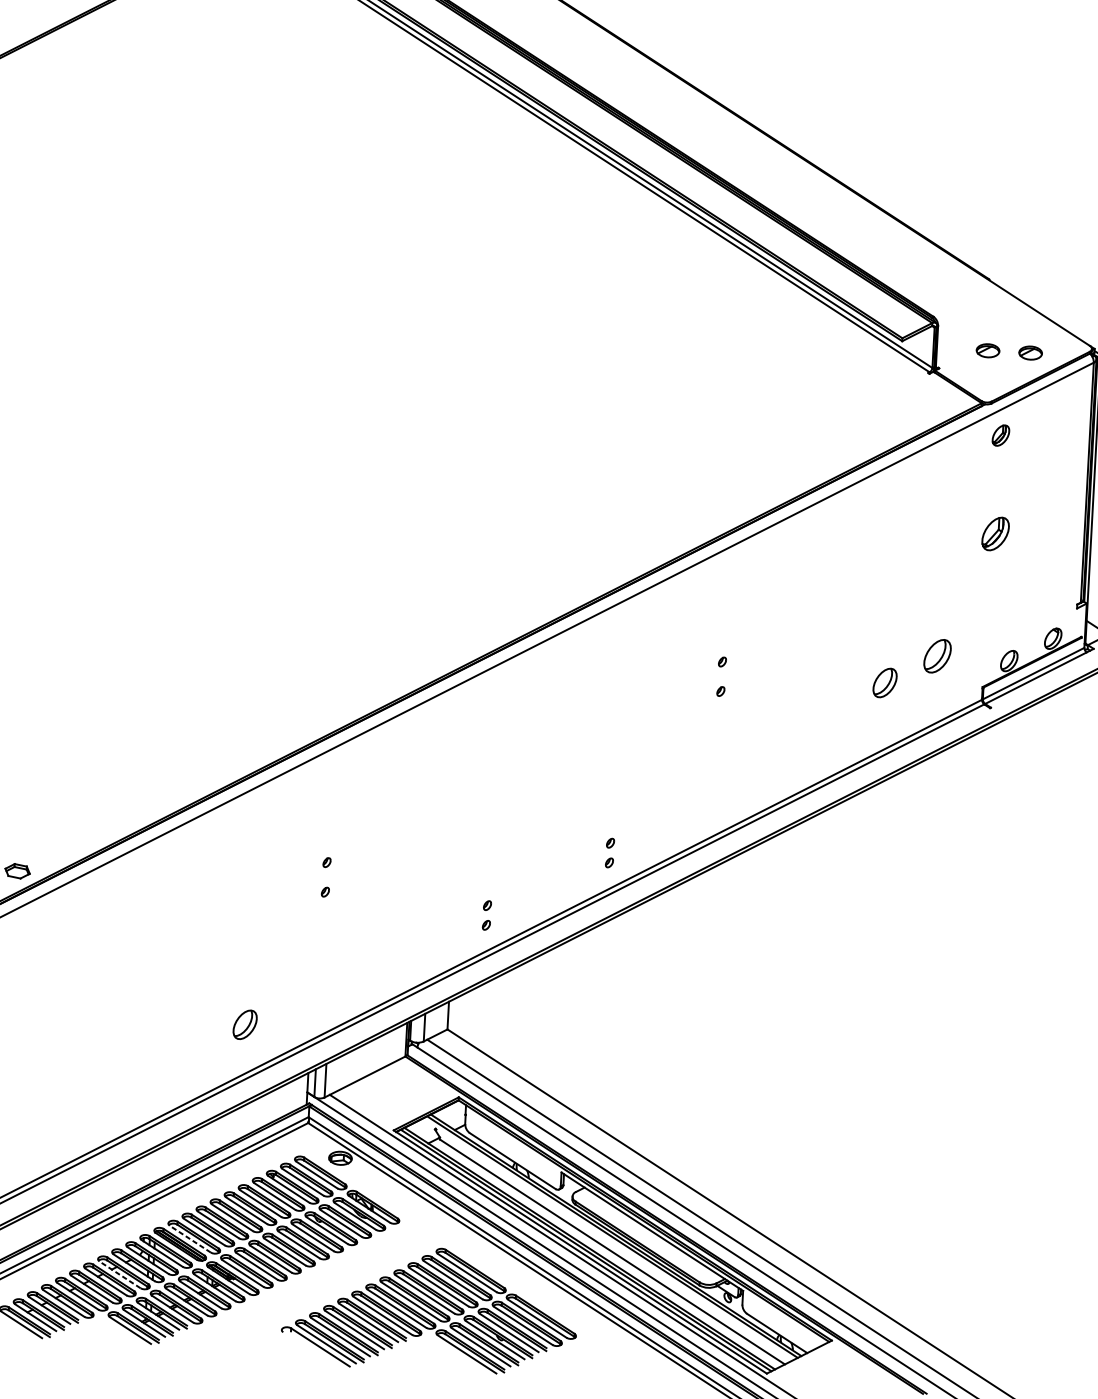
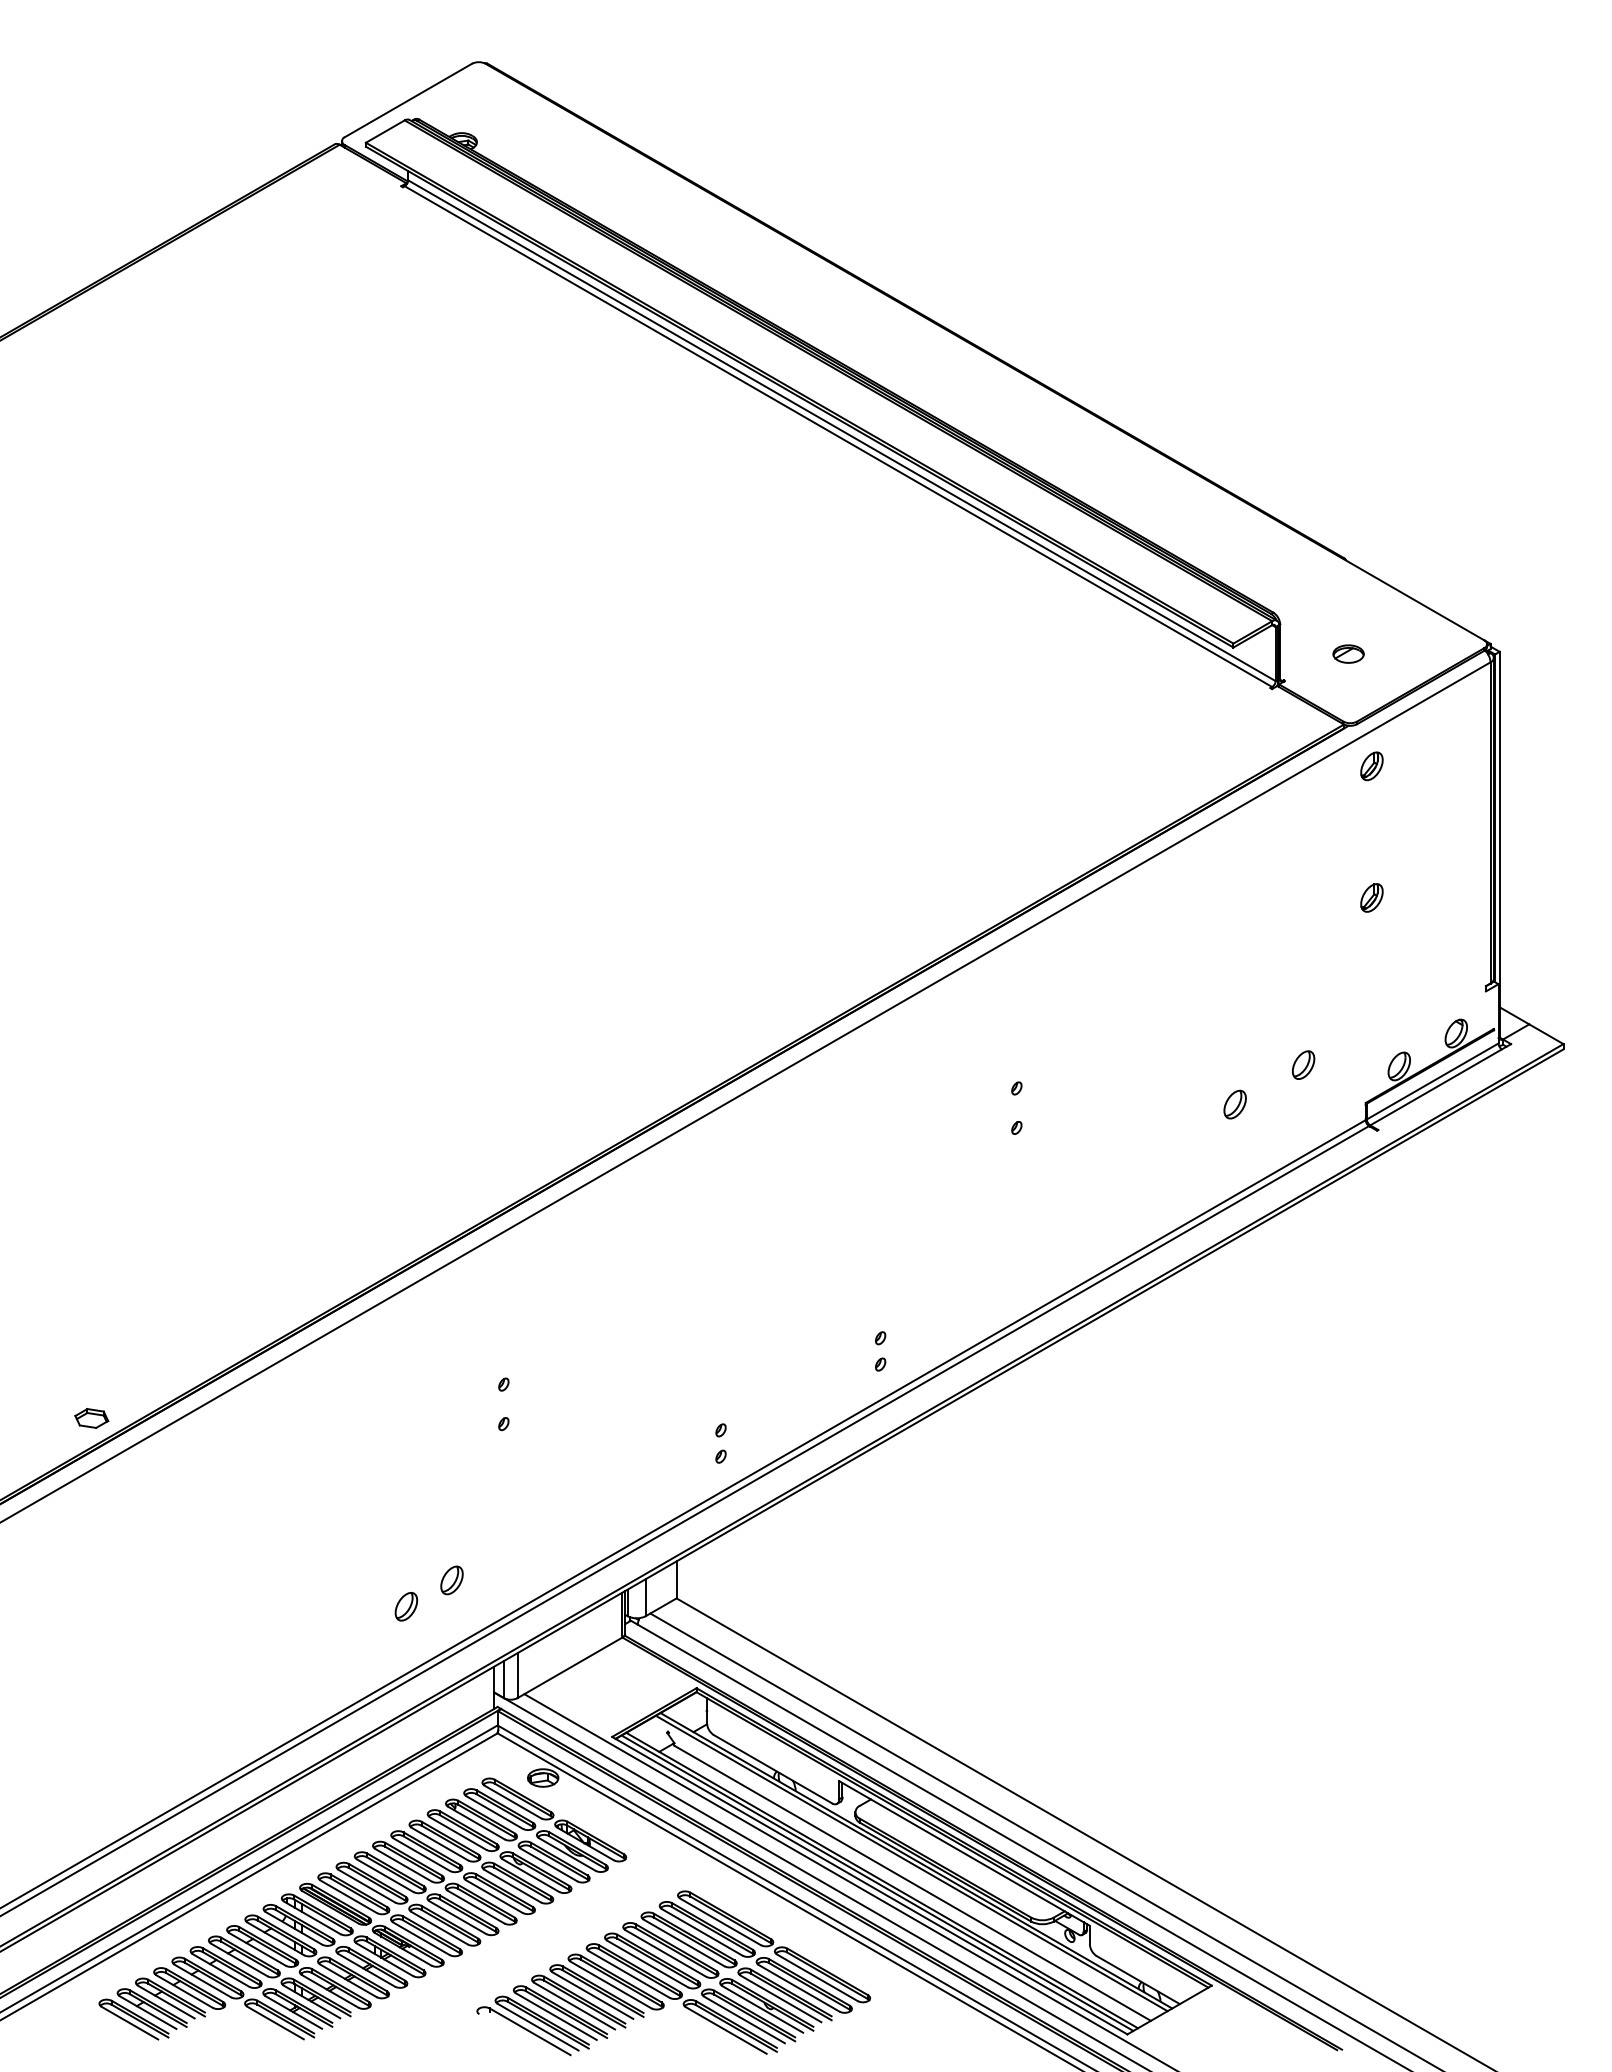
part: (1030, 352) -> (1405, 653), removed
part: (995, 533) -> (1371, 897), size x0.62
part: (937, 655) -> (1303, 1064), size x0.62
part: (884, 682) -> (1234, 1104), size x0.71
part: (279, 1006) -> (451, 1580), added
part: (245, 1024) -> (406, 1606), size x0.71
line: (190, 1238) -> (348, 1896), dashed -> solid
line: (120, 1274) -> (257, 1949), dashed -> solid

